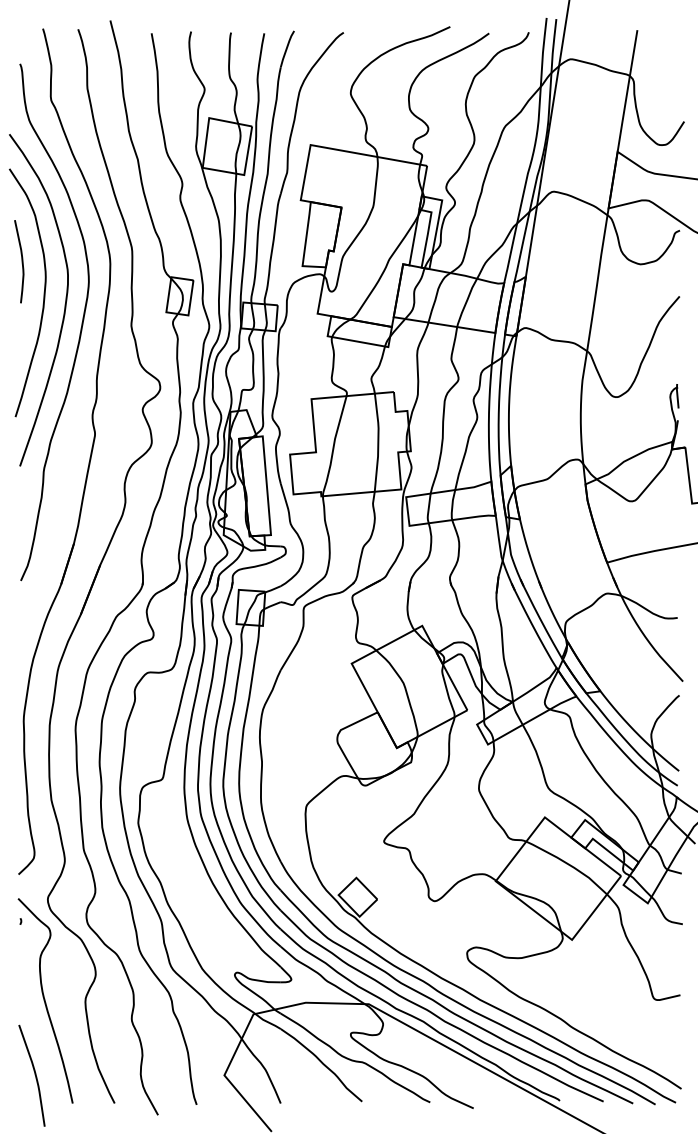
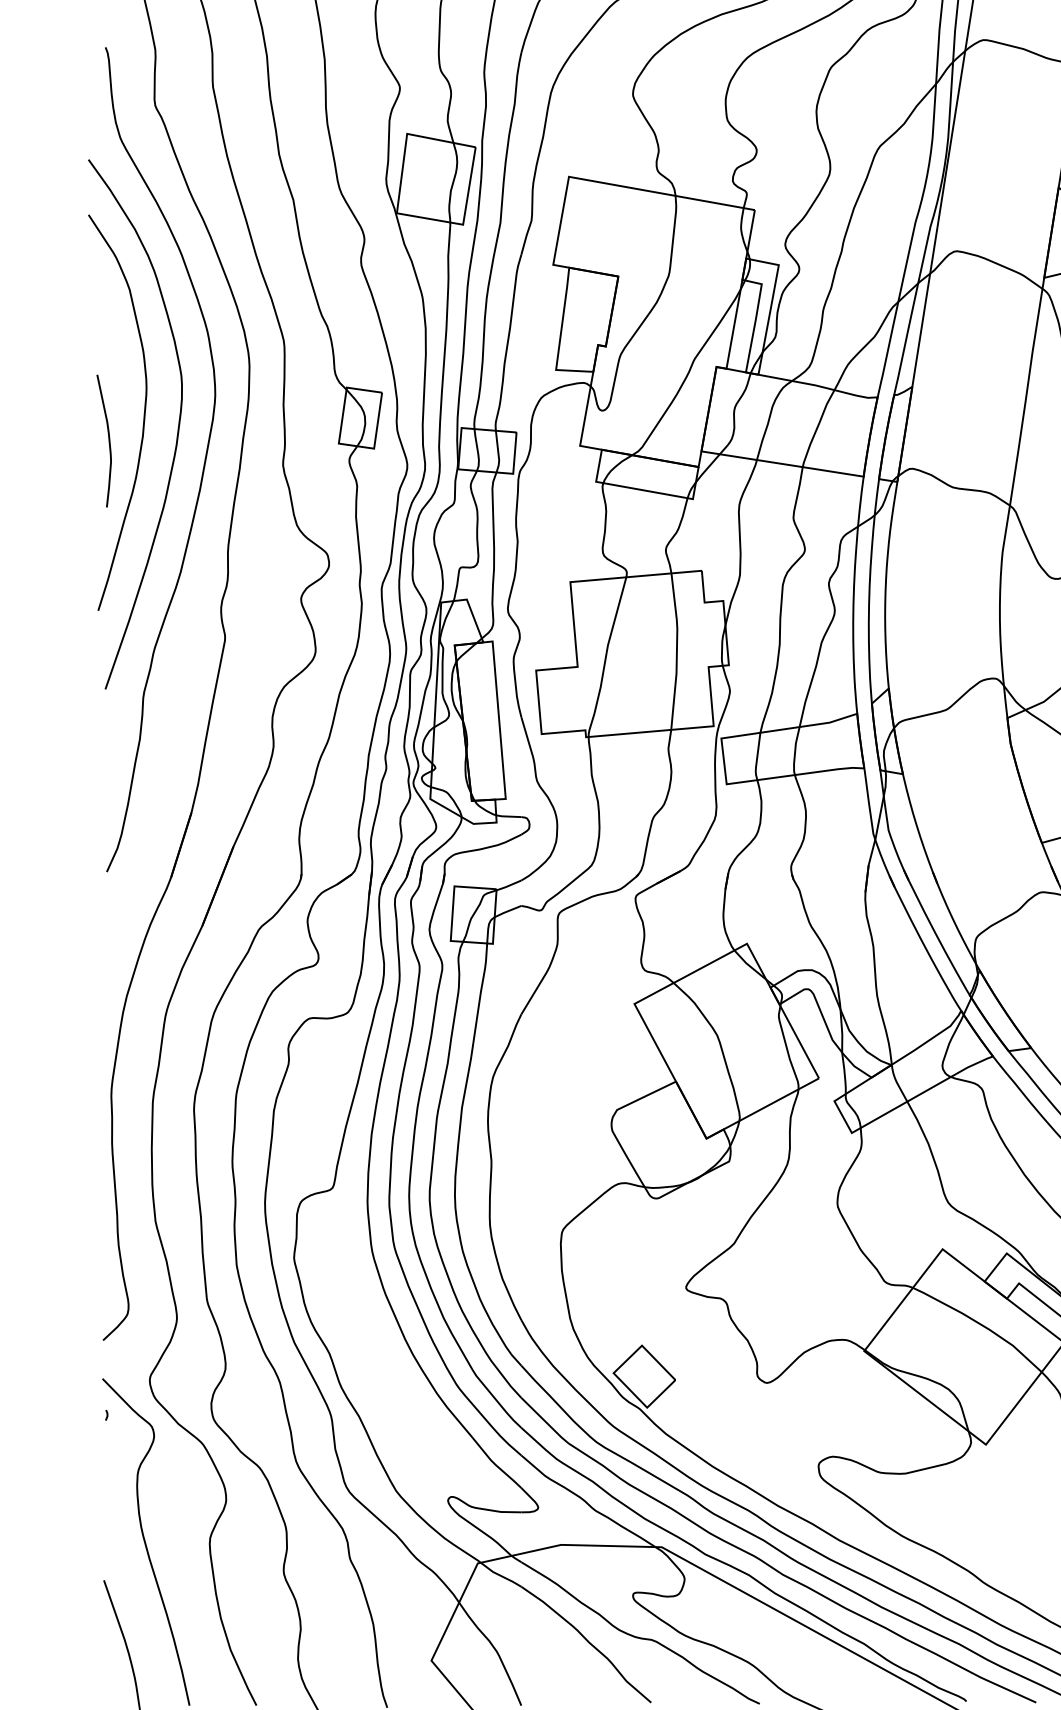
curve: (21, 261) -> (107, 440), moved

